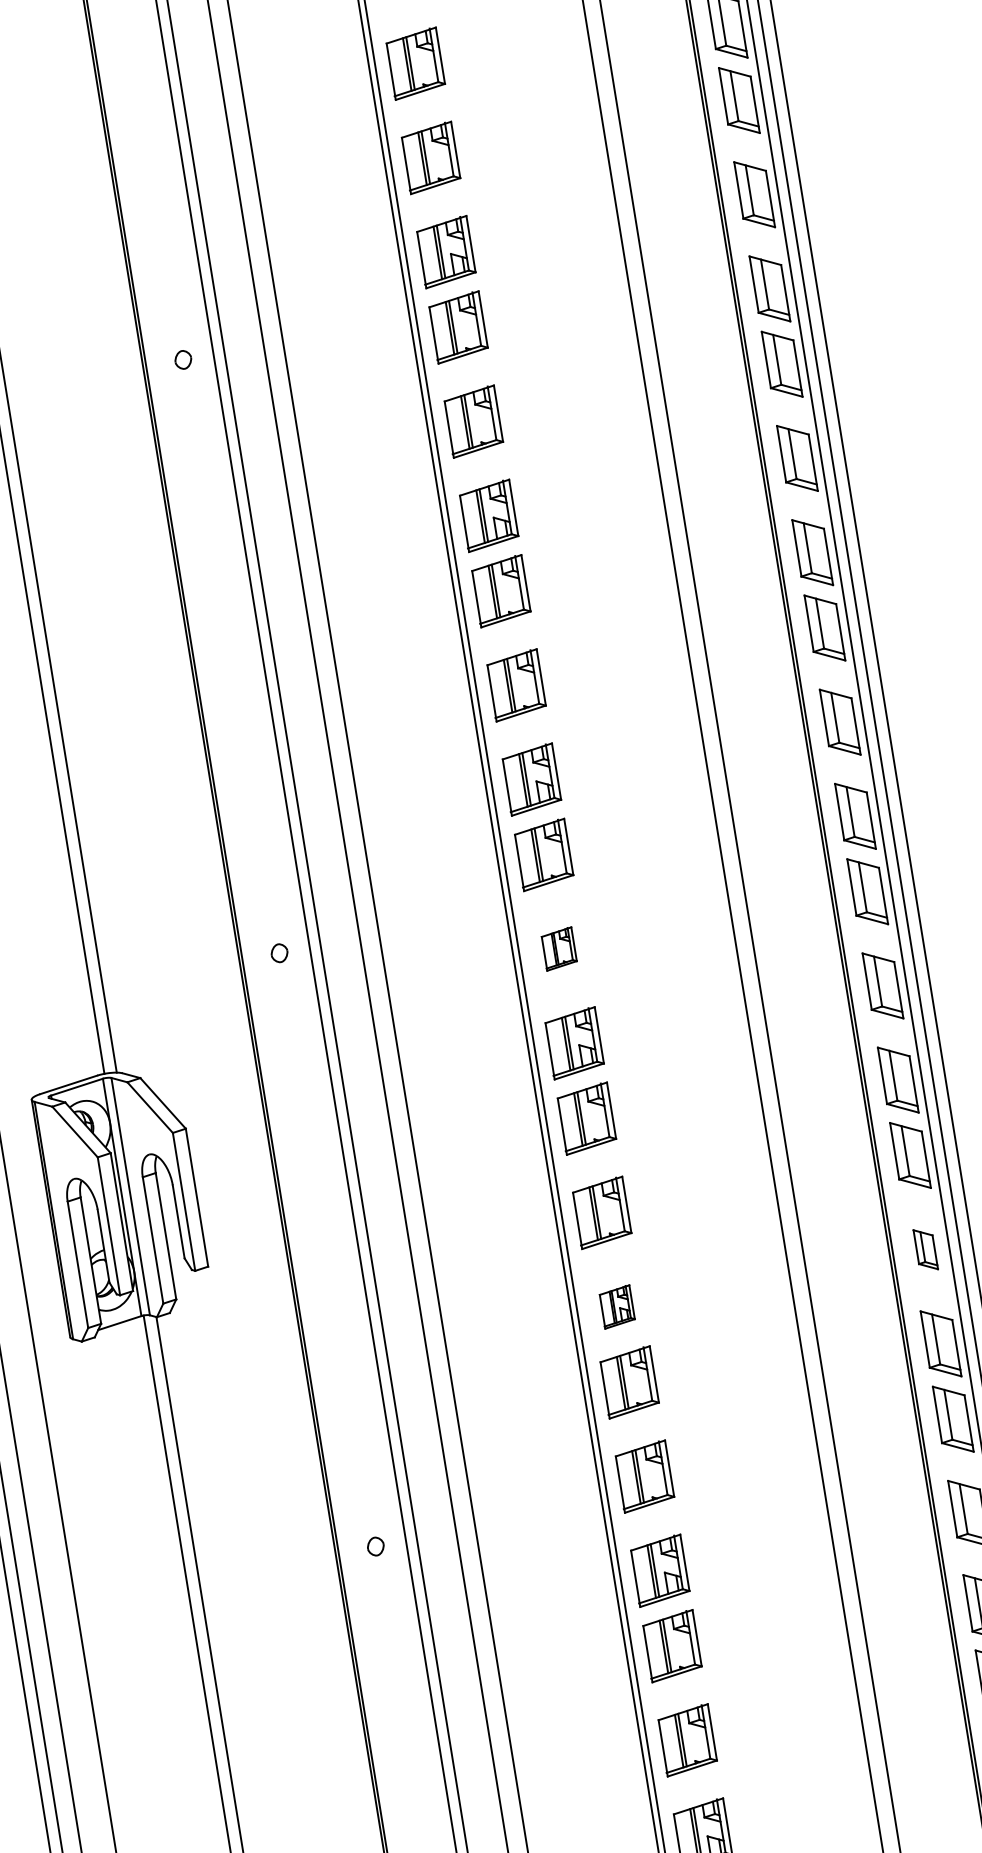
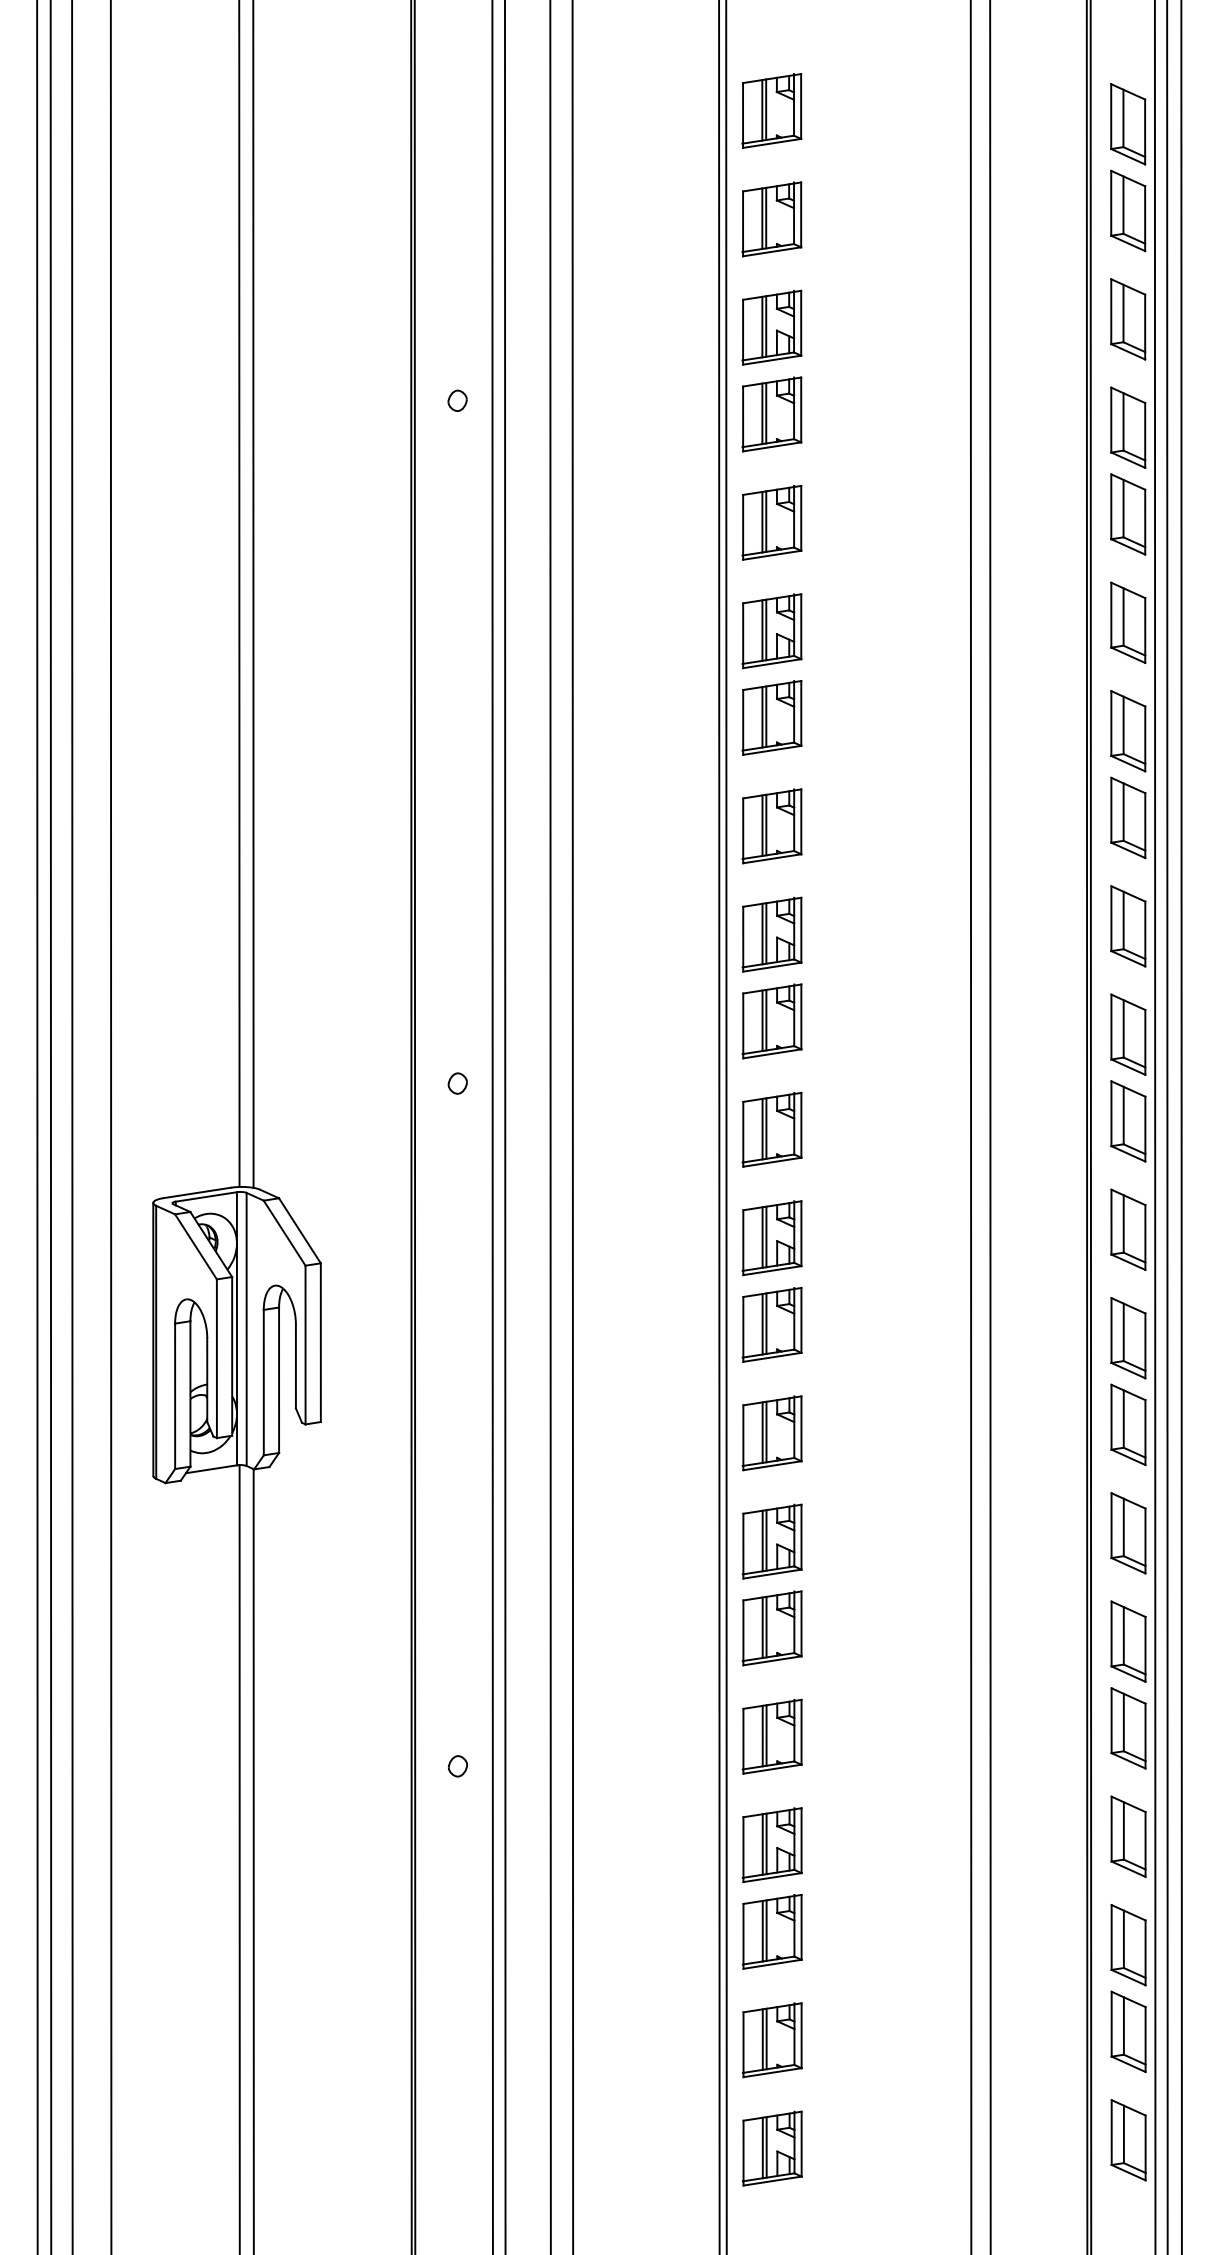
part: (558, 949) -> (771, 1129), size x1.67
part: (925, 1249) -> (1128, 1533), size x1.67
part: (616, 1307) -> (771, 1541), size x1.67

